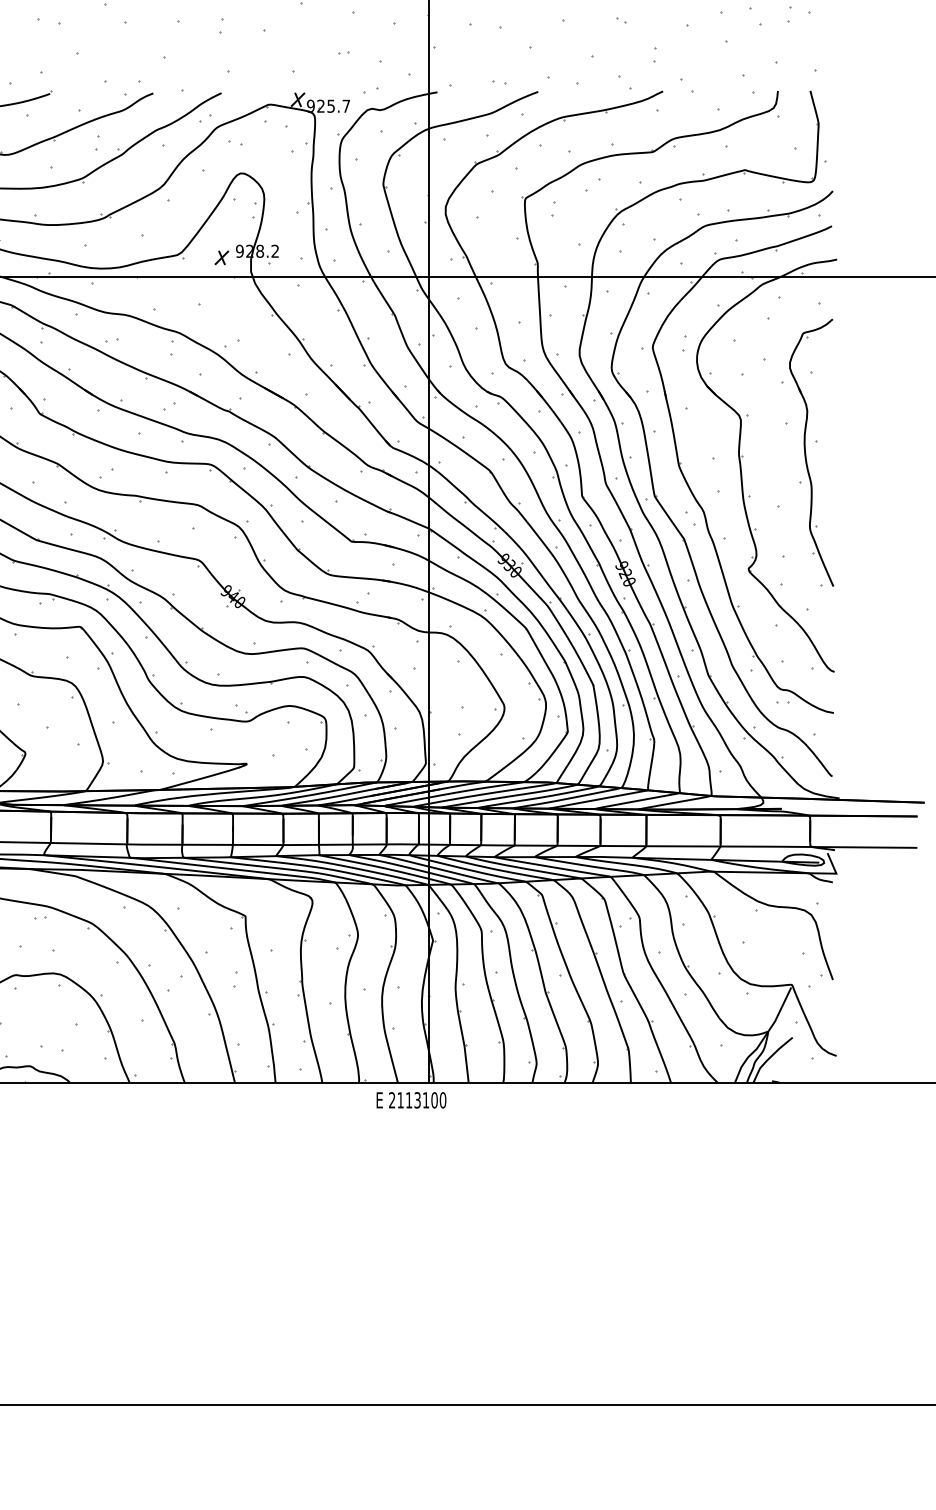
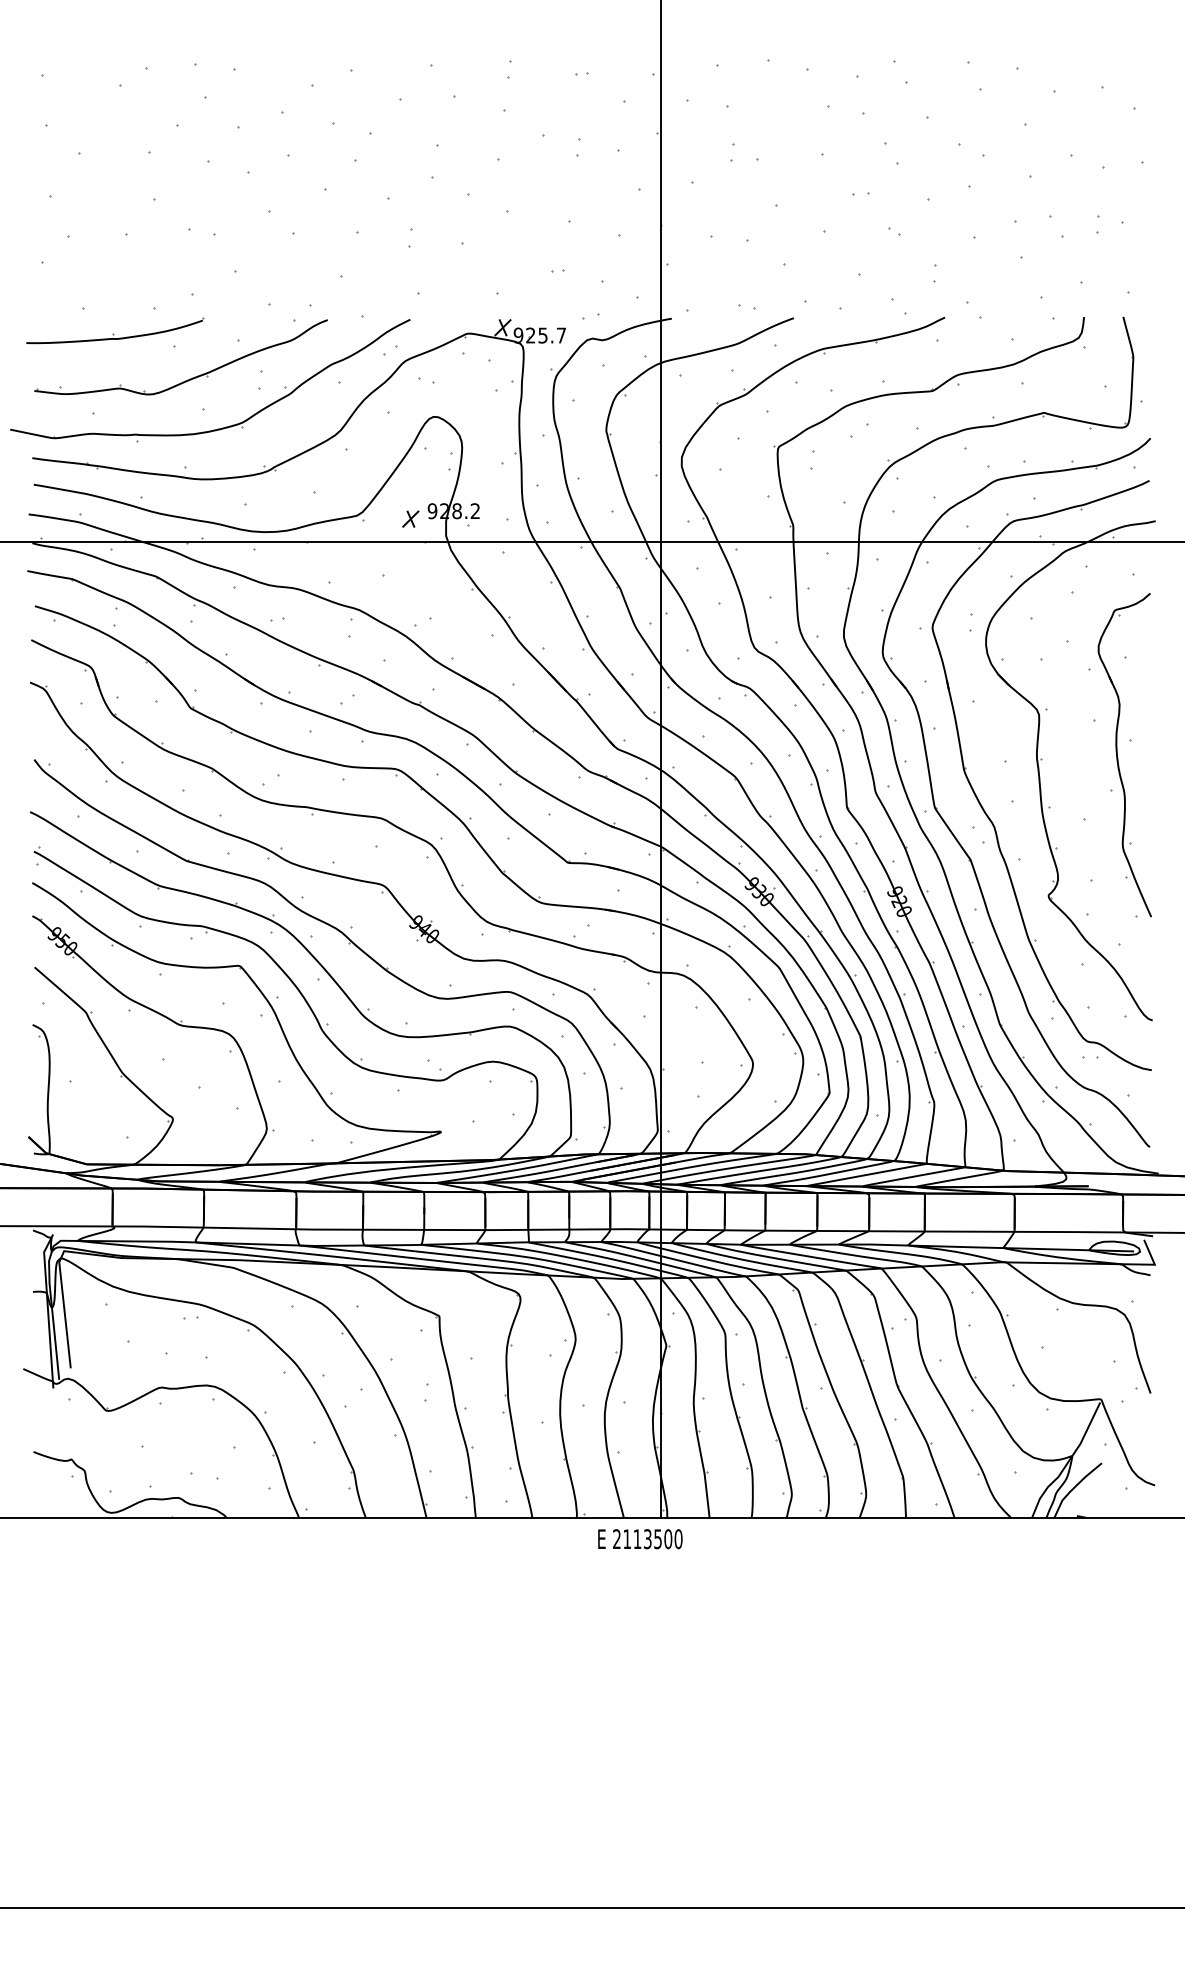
text: (425, 1100) -> (657, 1539), 2113100 -> 2113500

